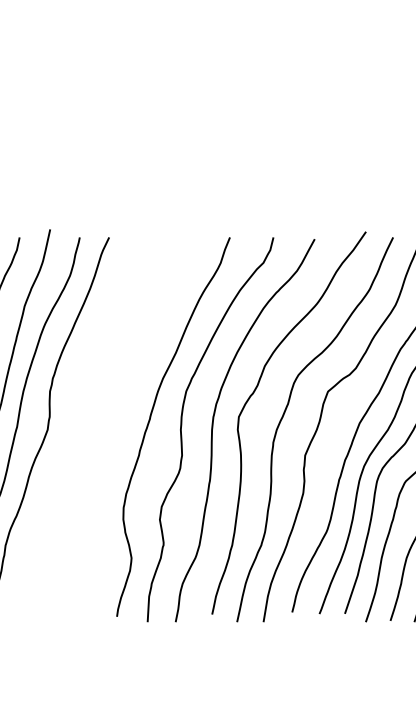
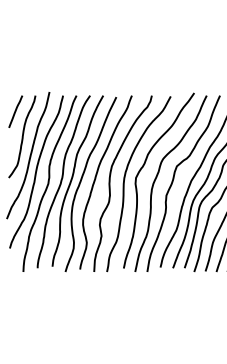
part: (109, 429) -> (76, 183), added

